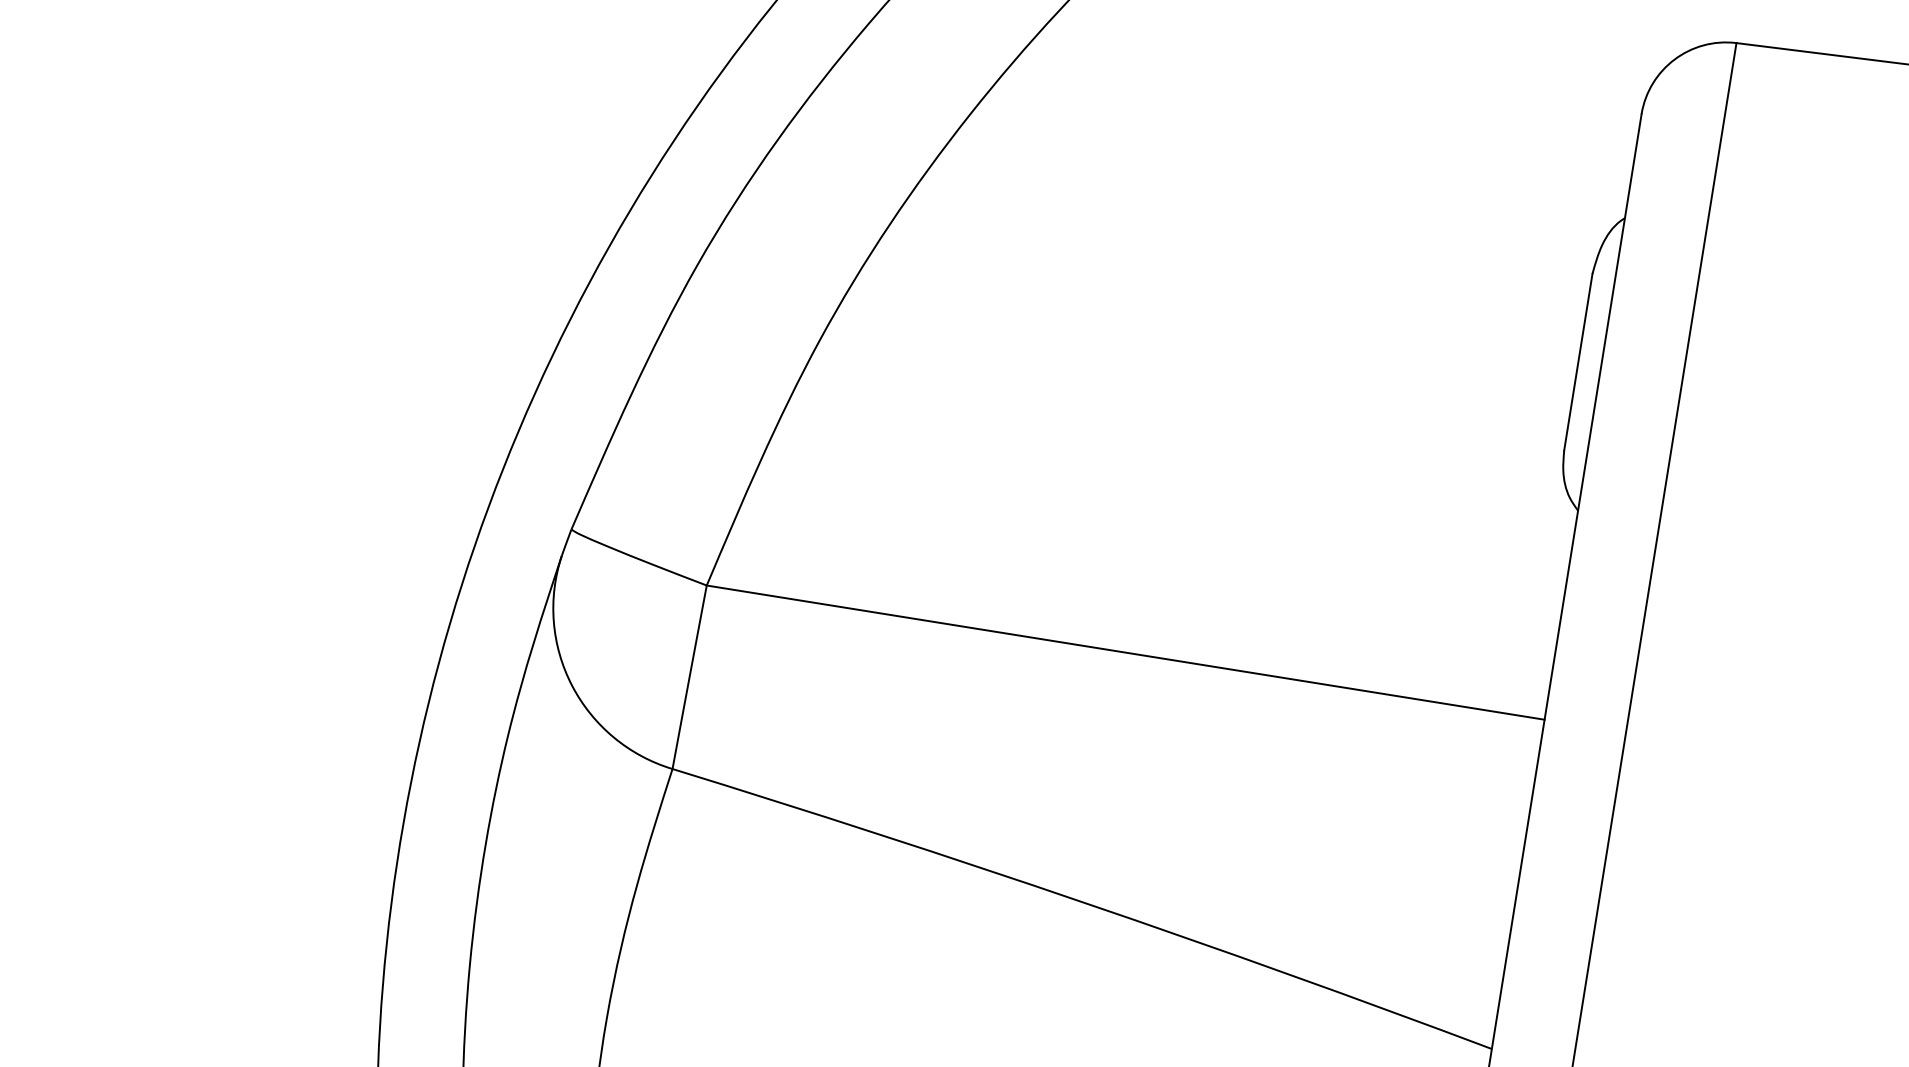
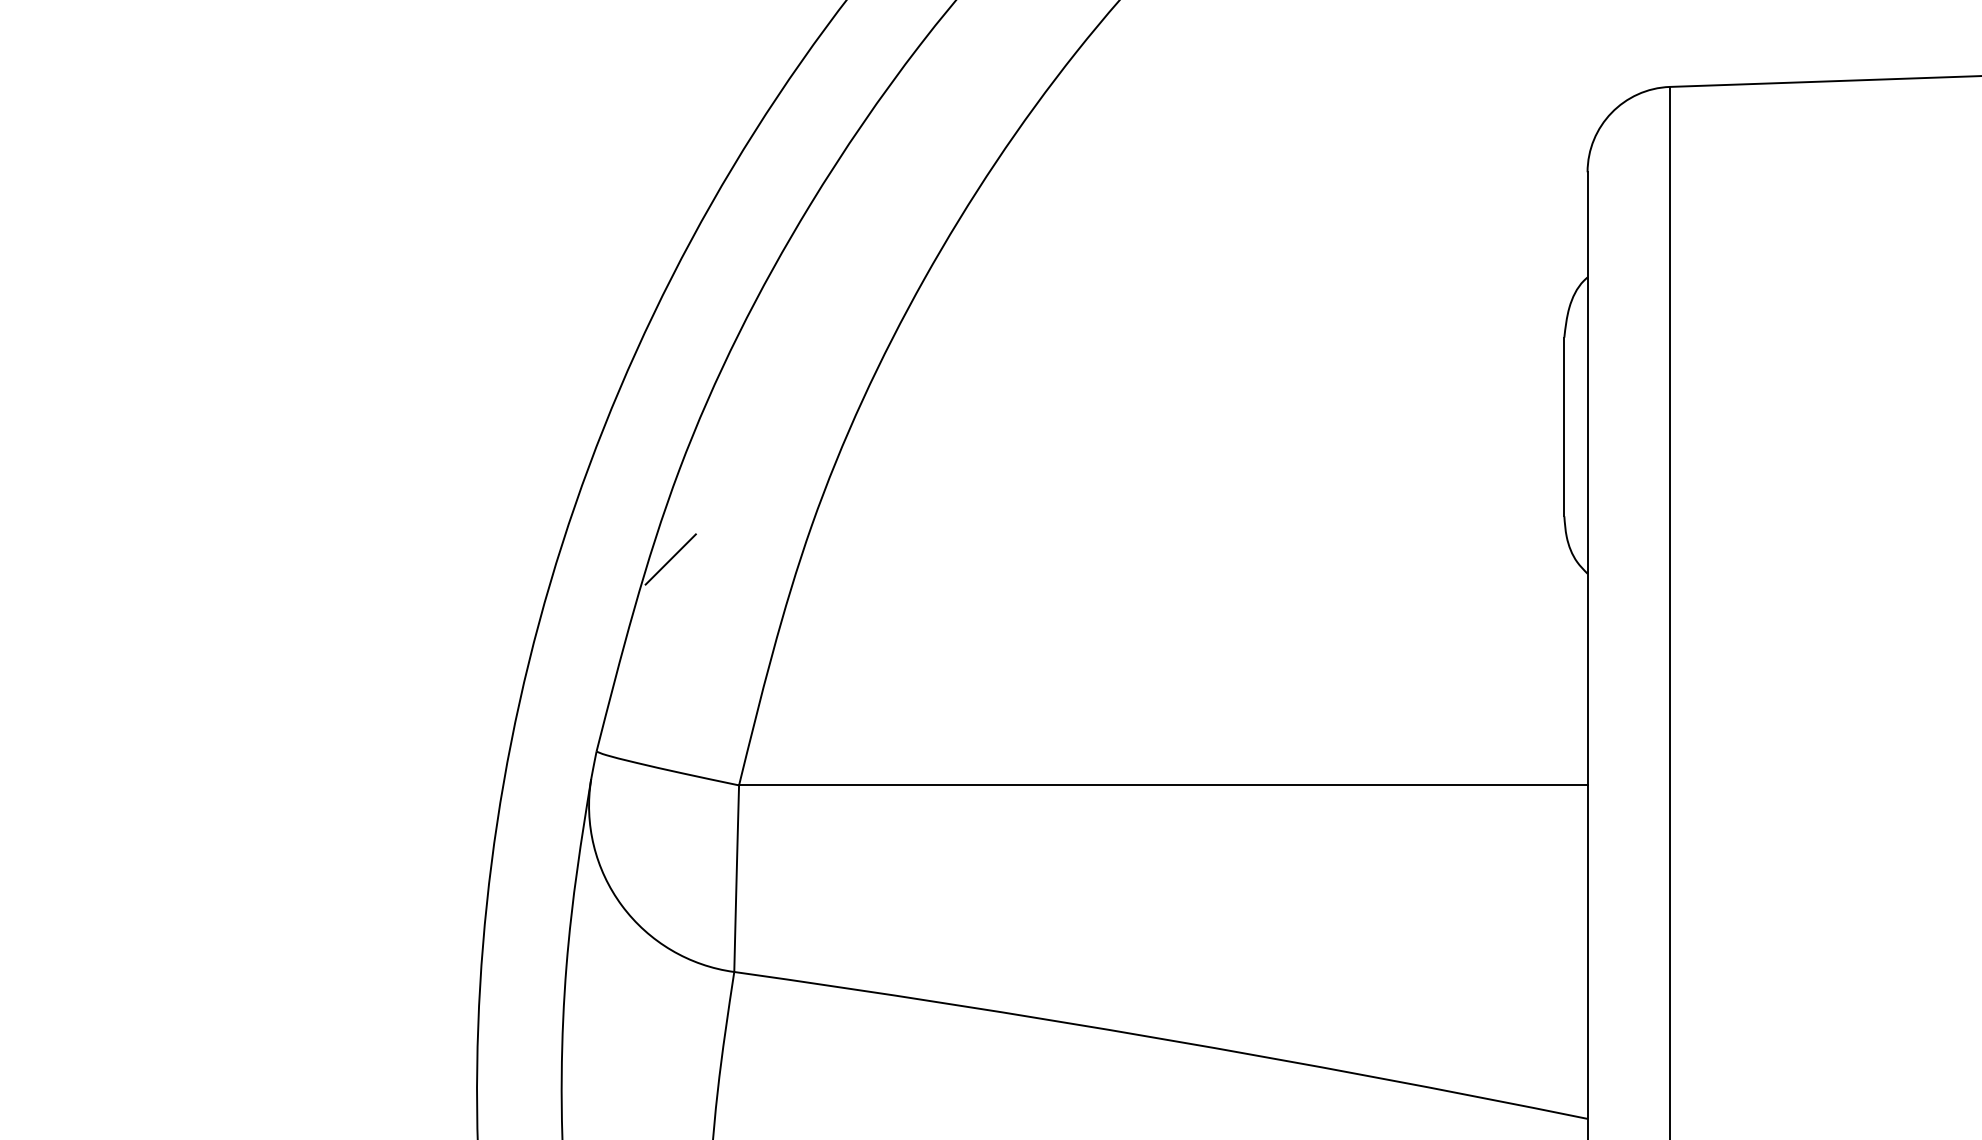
line: (674, 351) -> (670, 559), added

